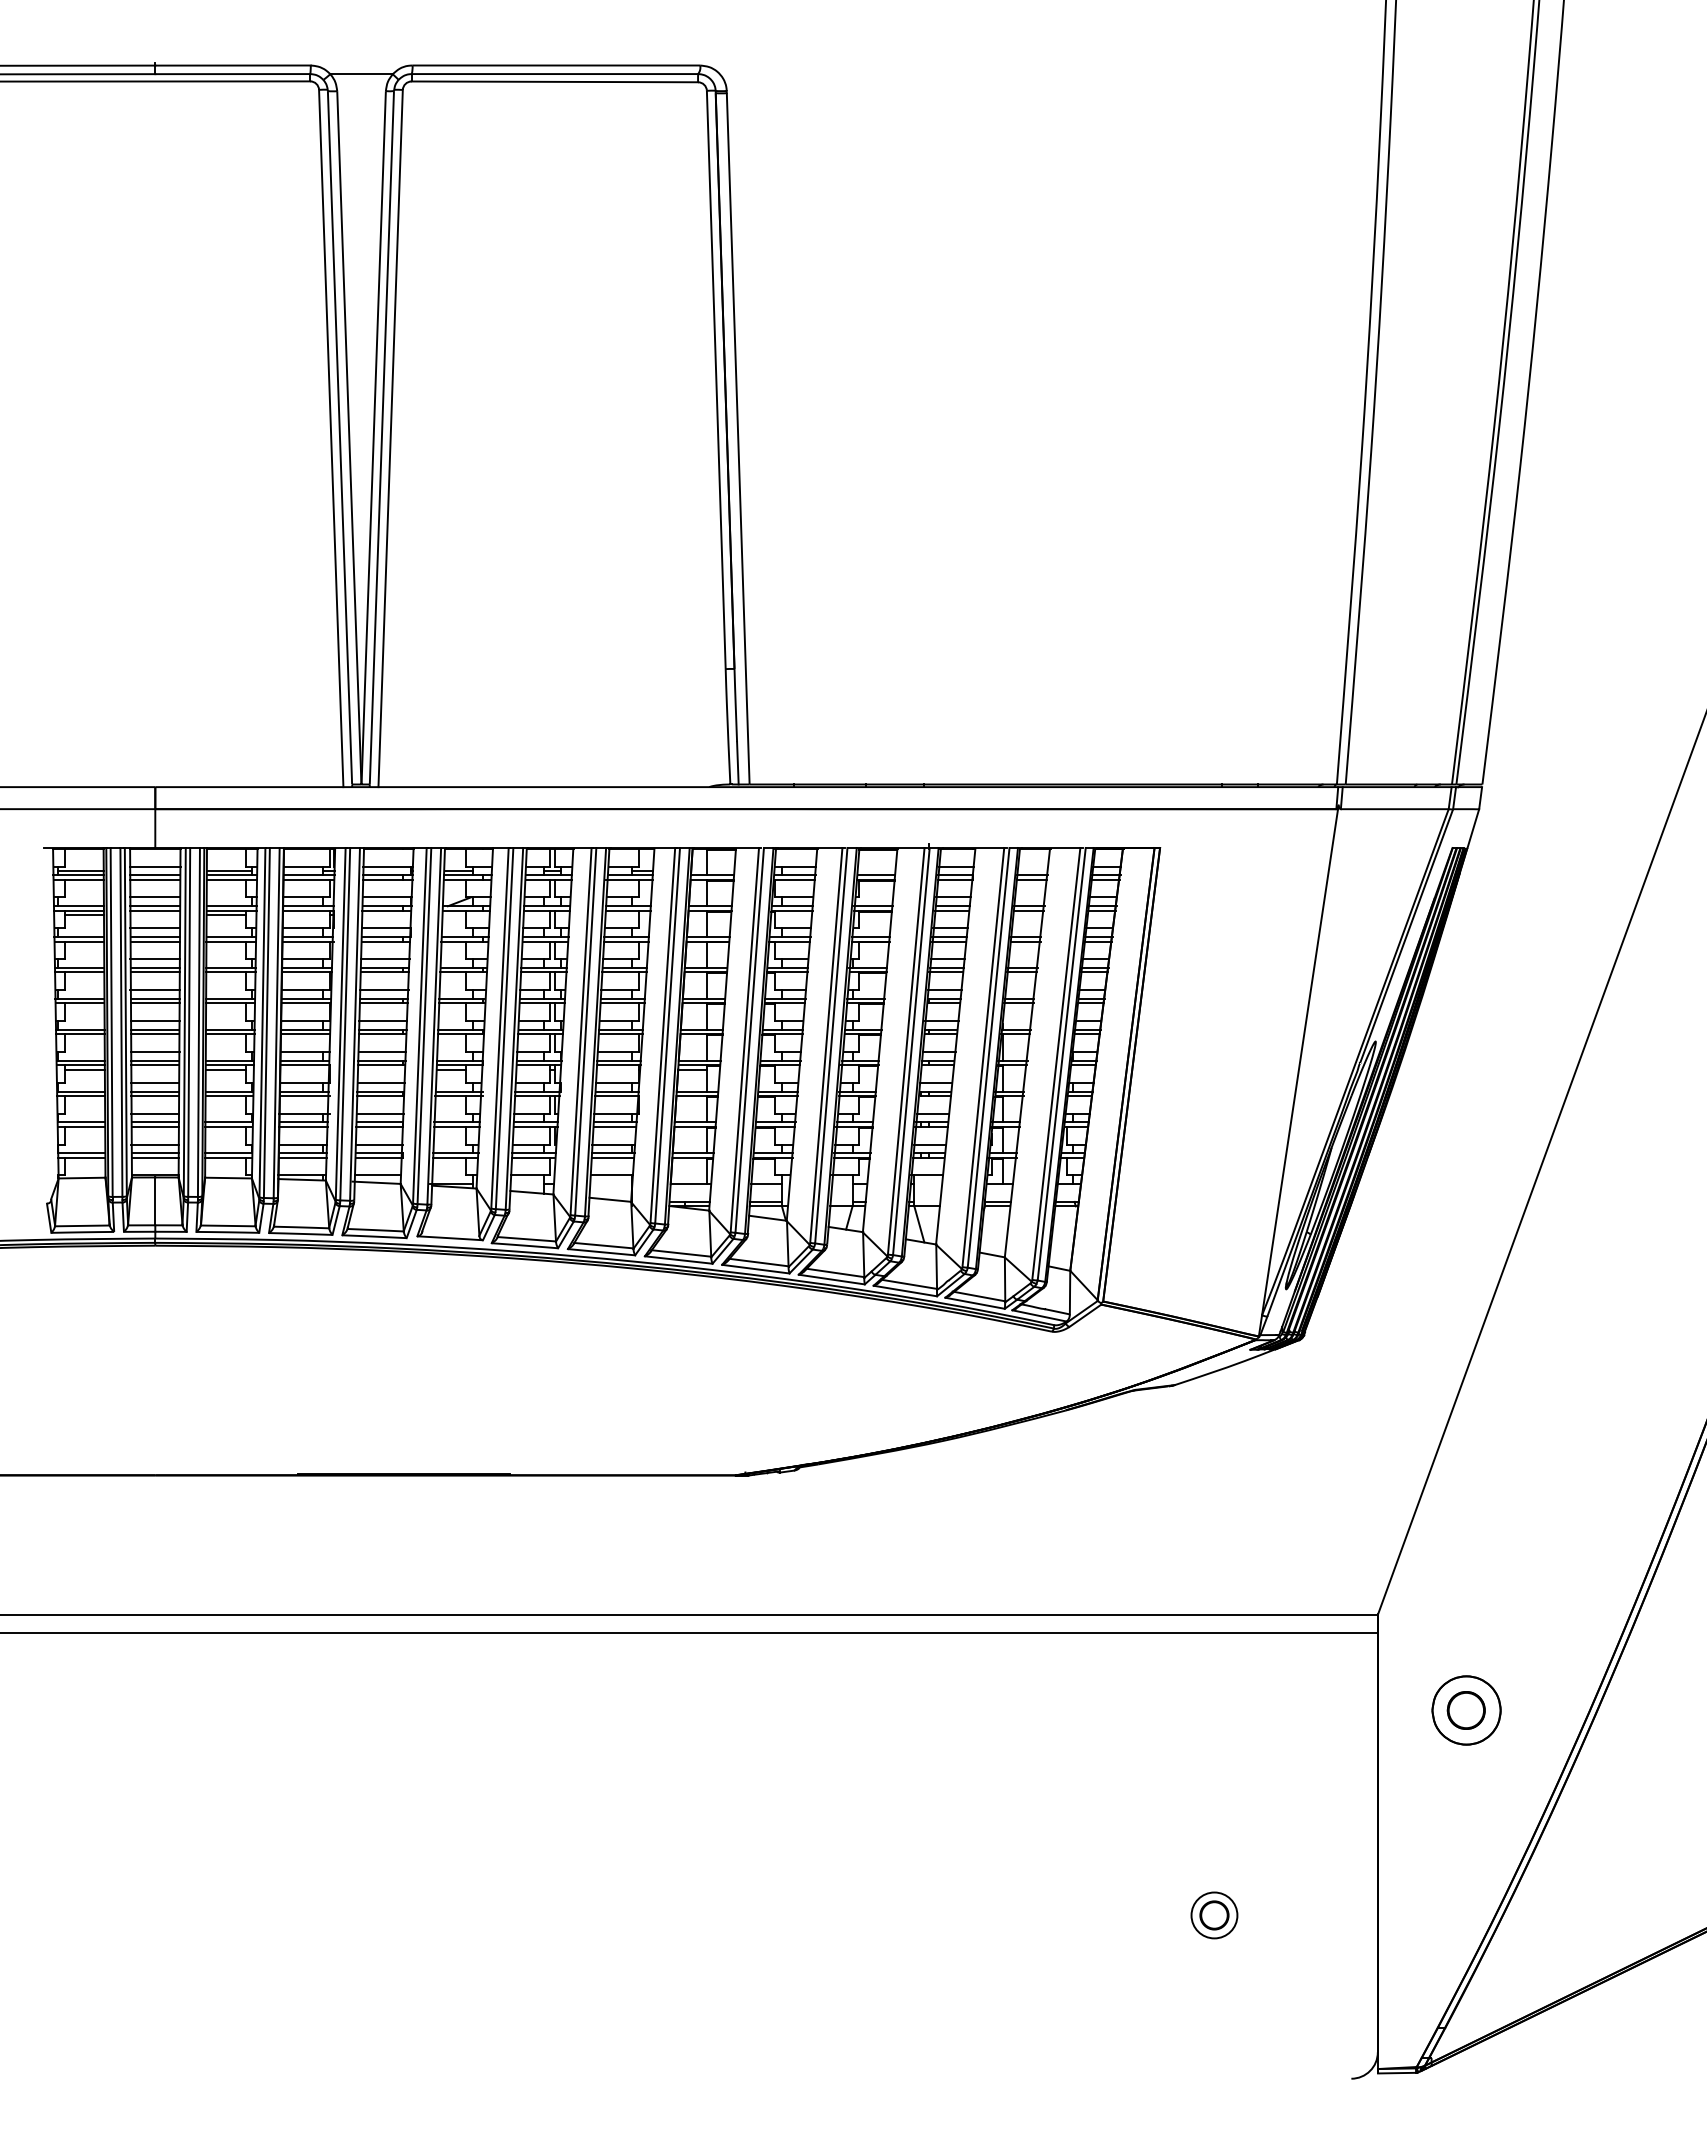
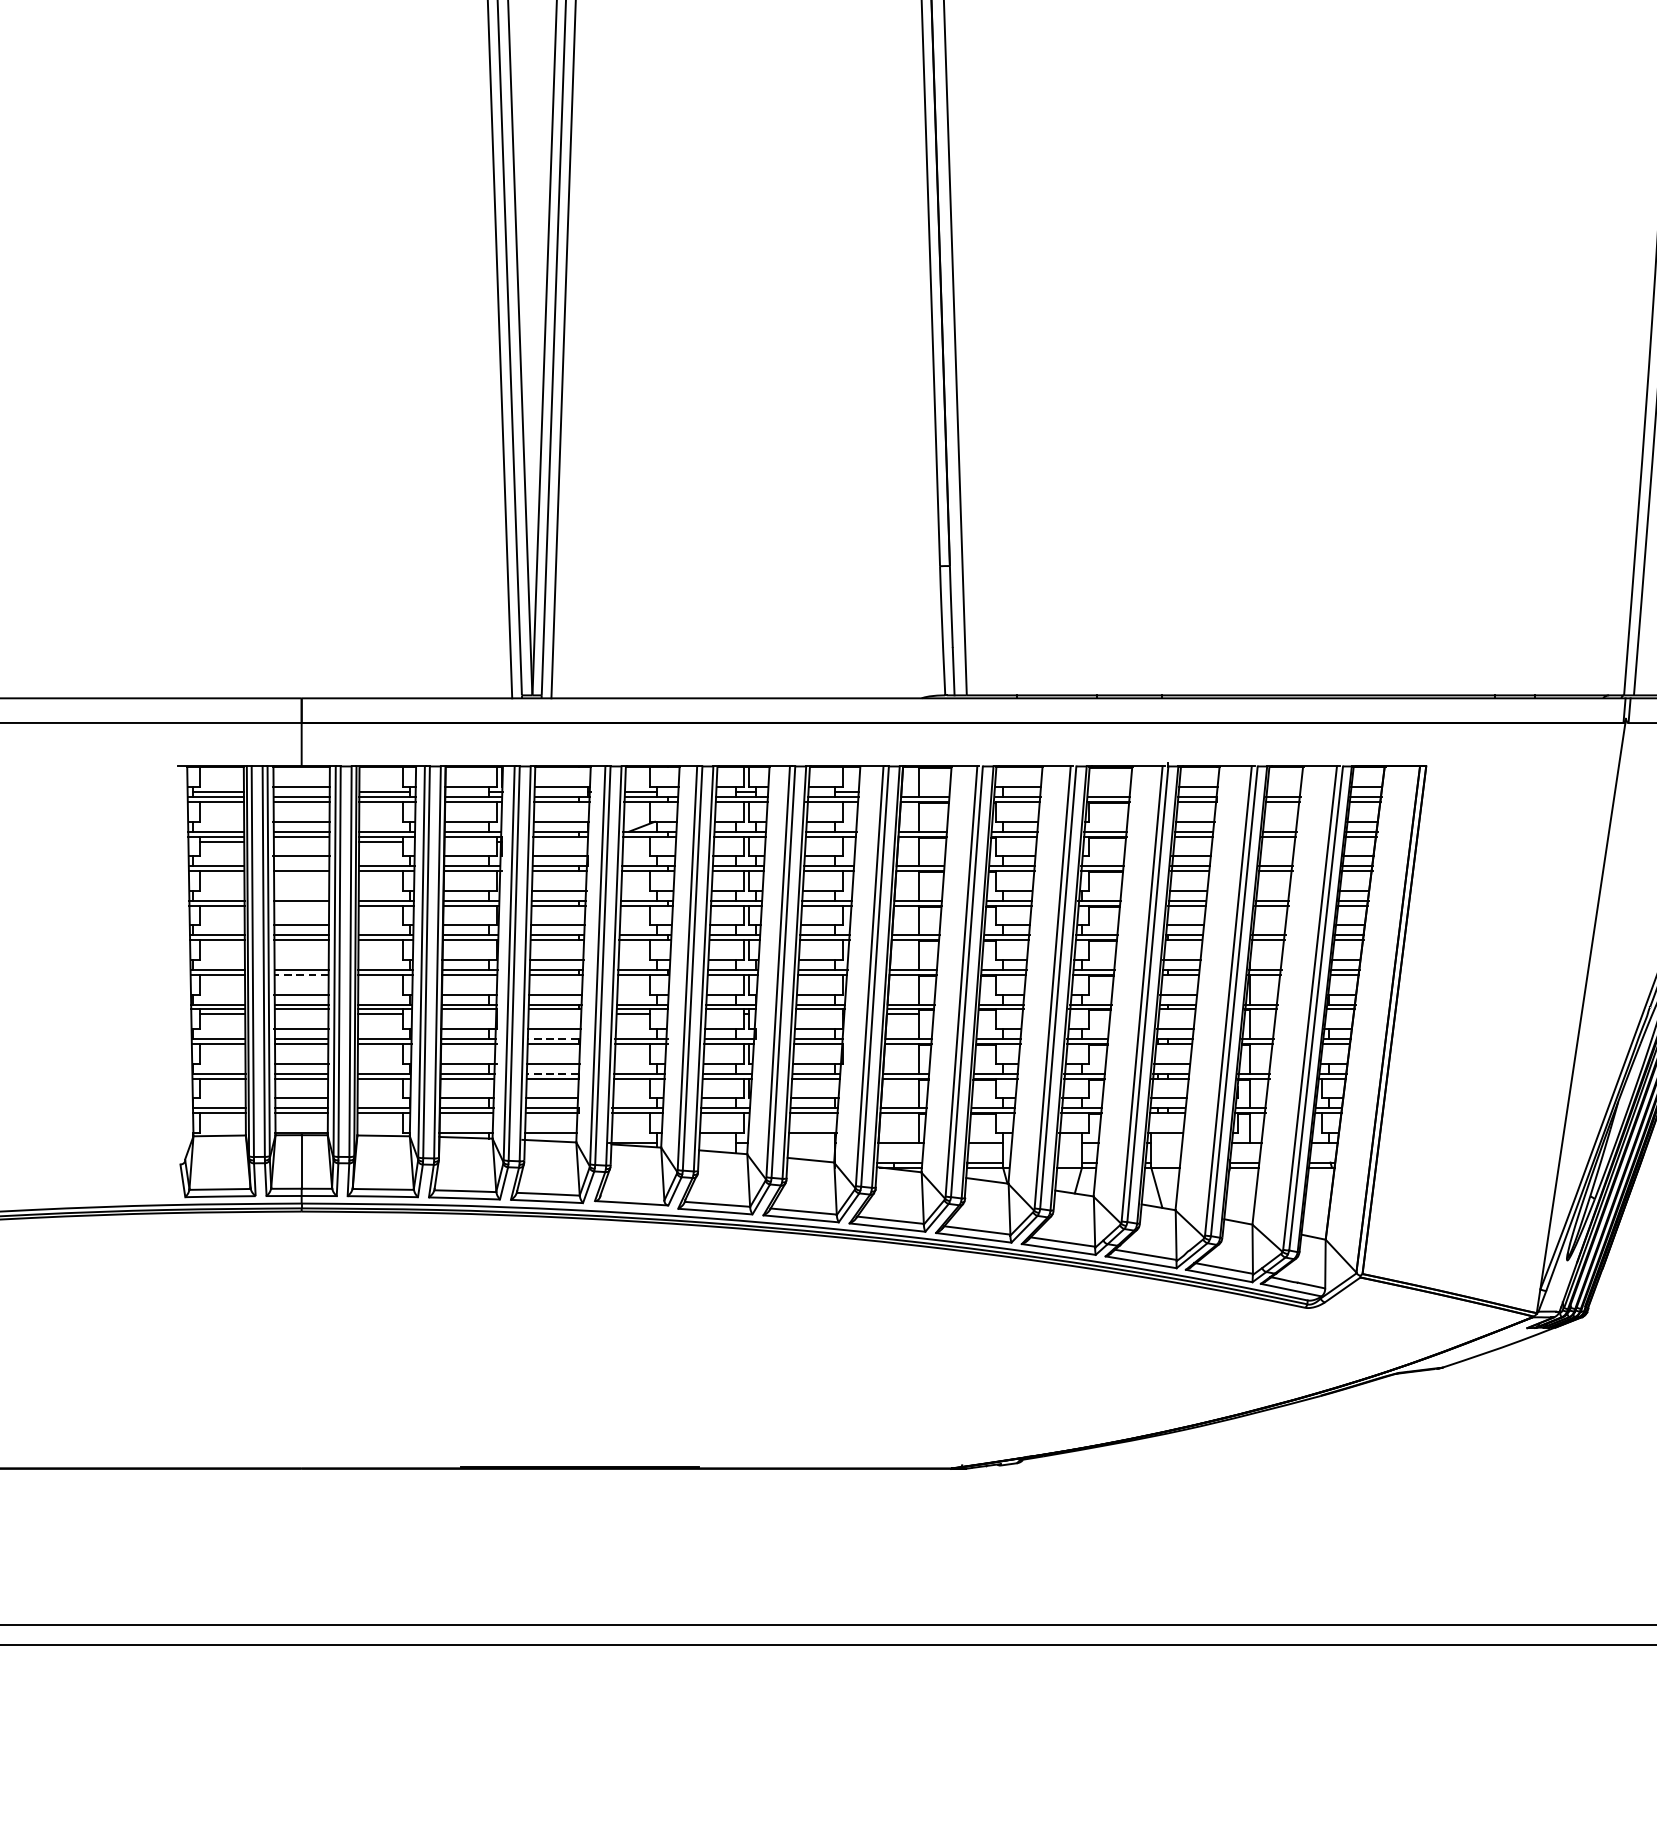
line: (155, 937) -> (301, 866), removed
line: (155, 959) -> (301, 891), removed
line: (154, 972) -> (300, 905), removed
line: (154, 1020) -> (300, 959), removed
line: (154, 1034) -> (300, 975), solid -> dashed
line: (380, 1091) -> (553, 1038), solid -> dashed
line: (379, 1122) -> (552, 1073), solid -> dashed

